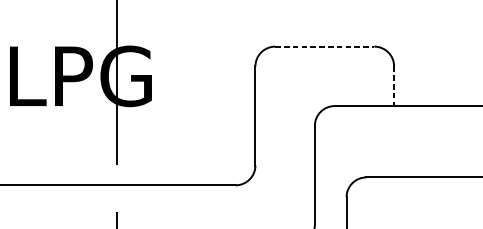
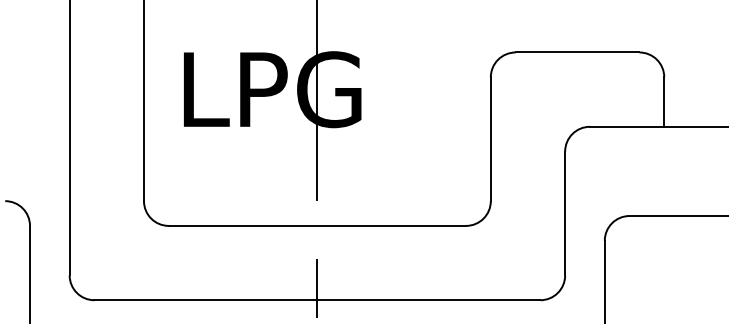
line: (324, 46) -> (577, 52), dashed -> solid
line: (394, 86) -> (664, 102), dashed -> solid

